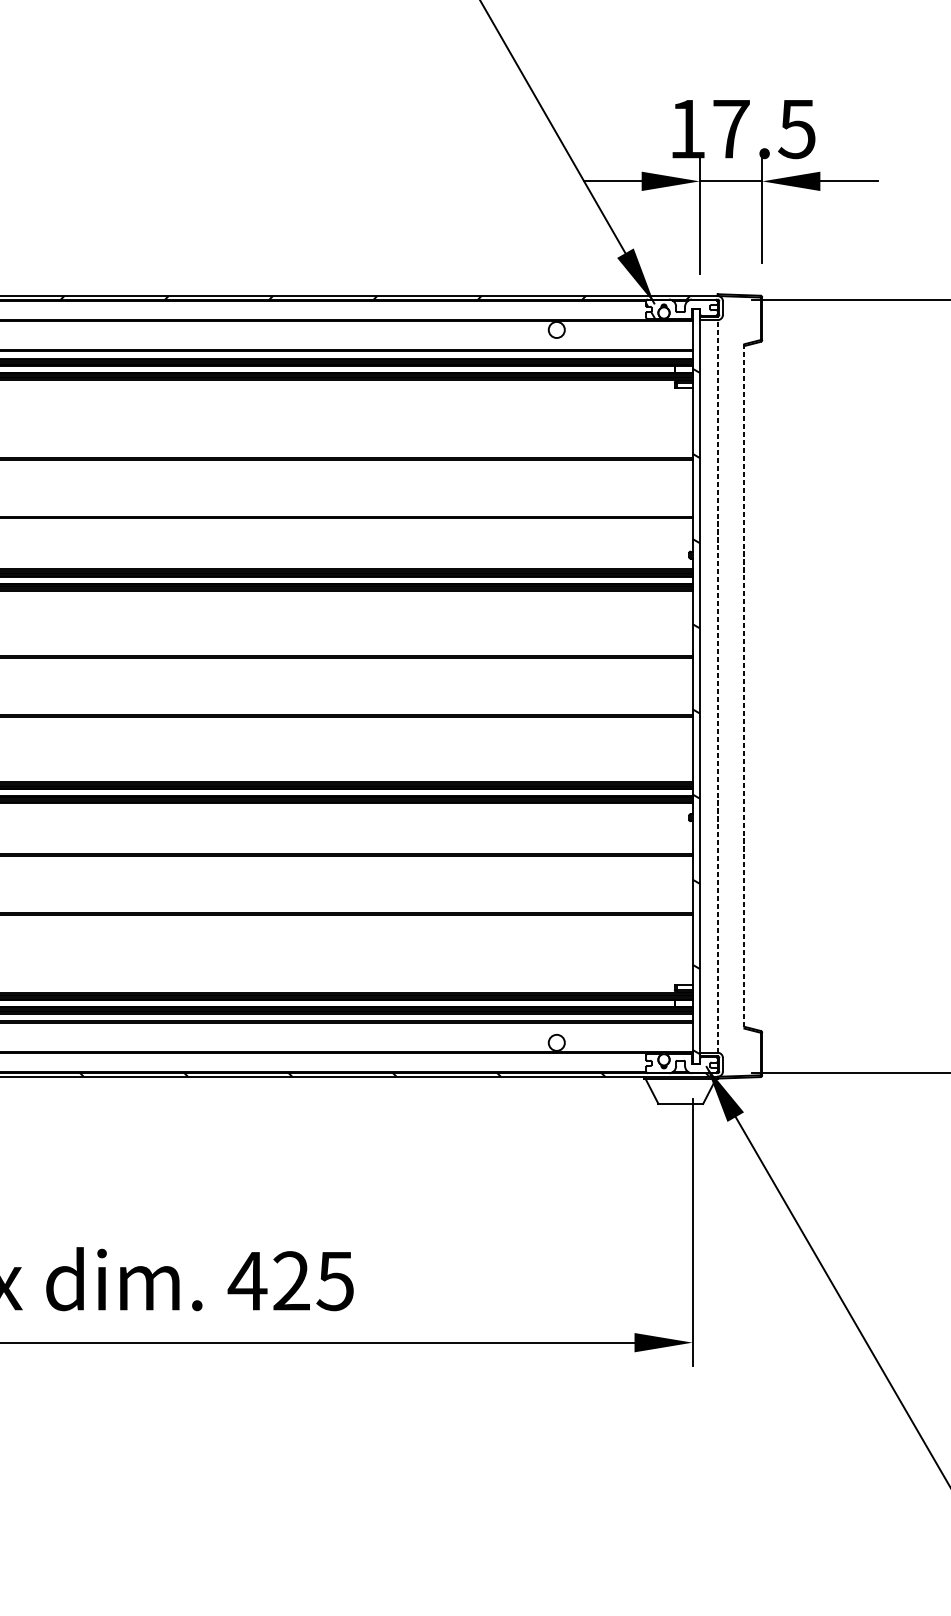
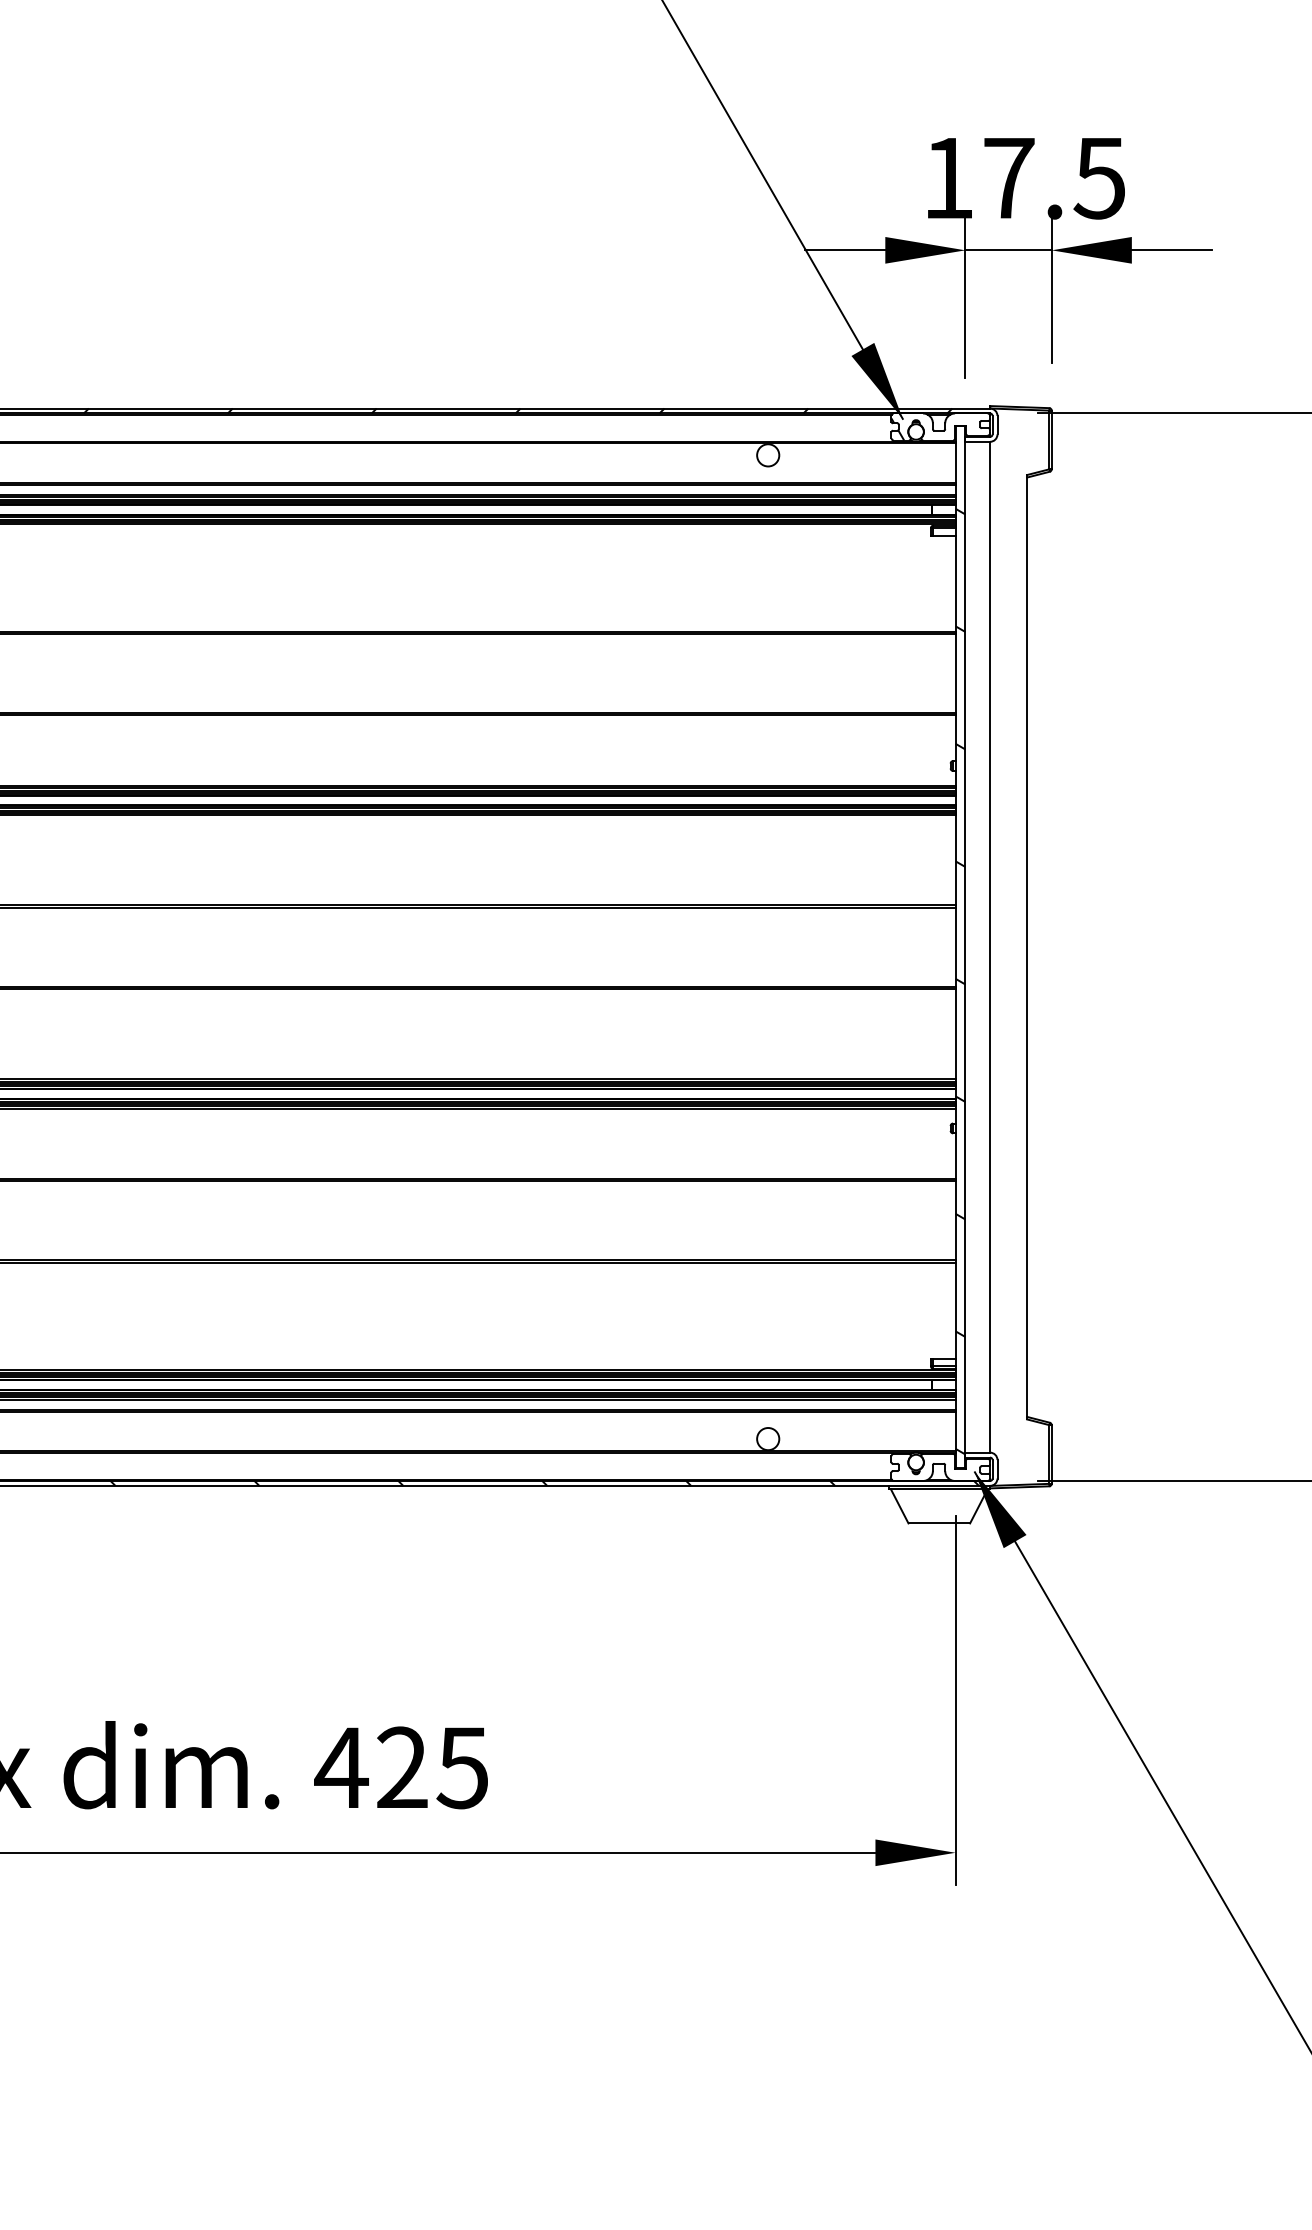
line: (717, 685) -> (990, 946), dashed -> solid
line: (744, 686) -> (1027, 947), dashed -> solid

